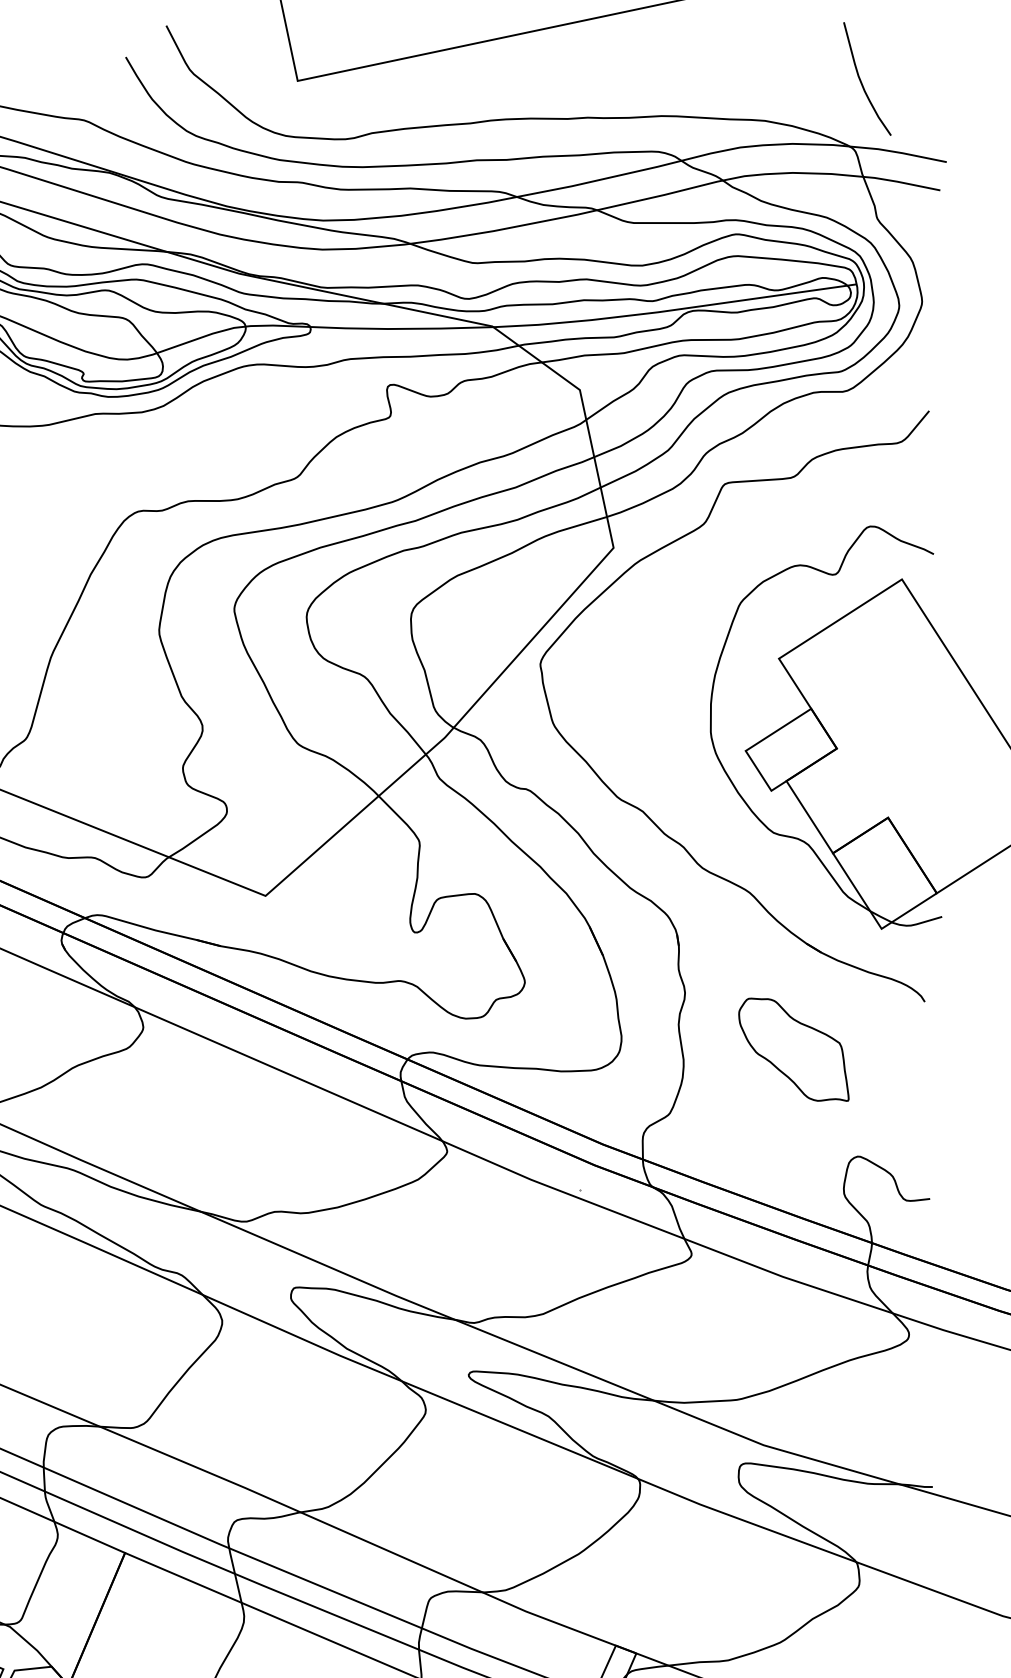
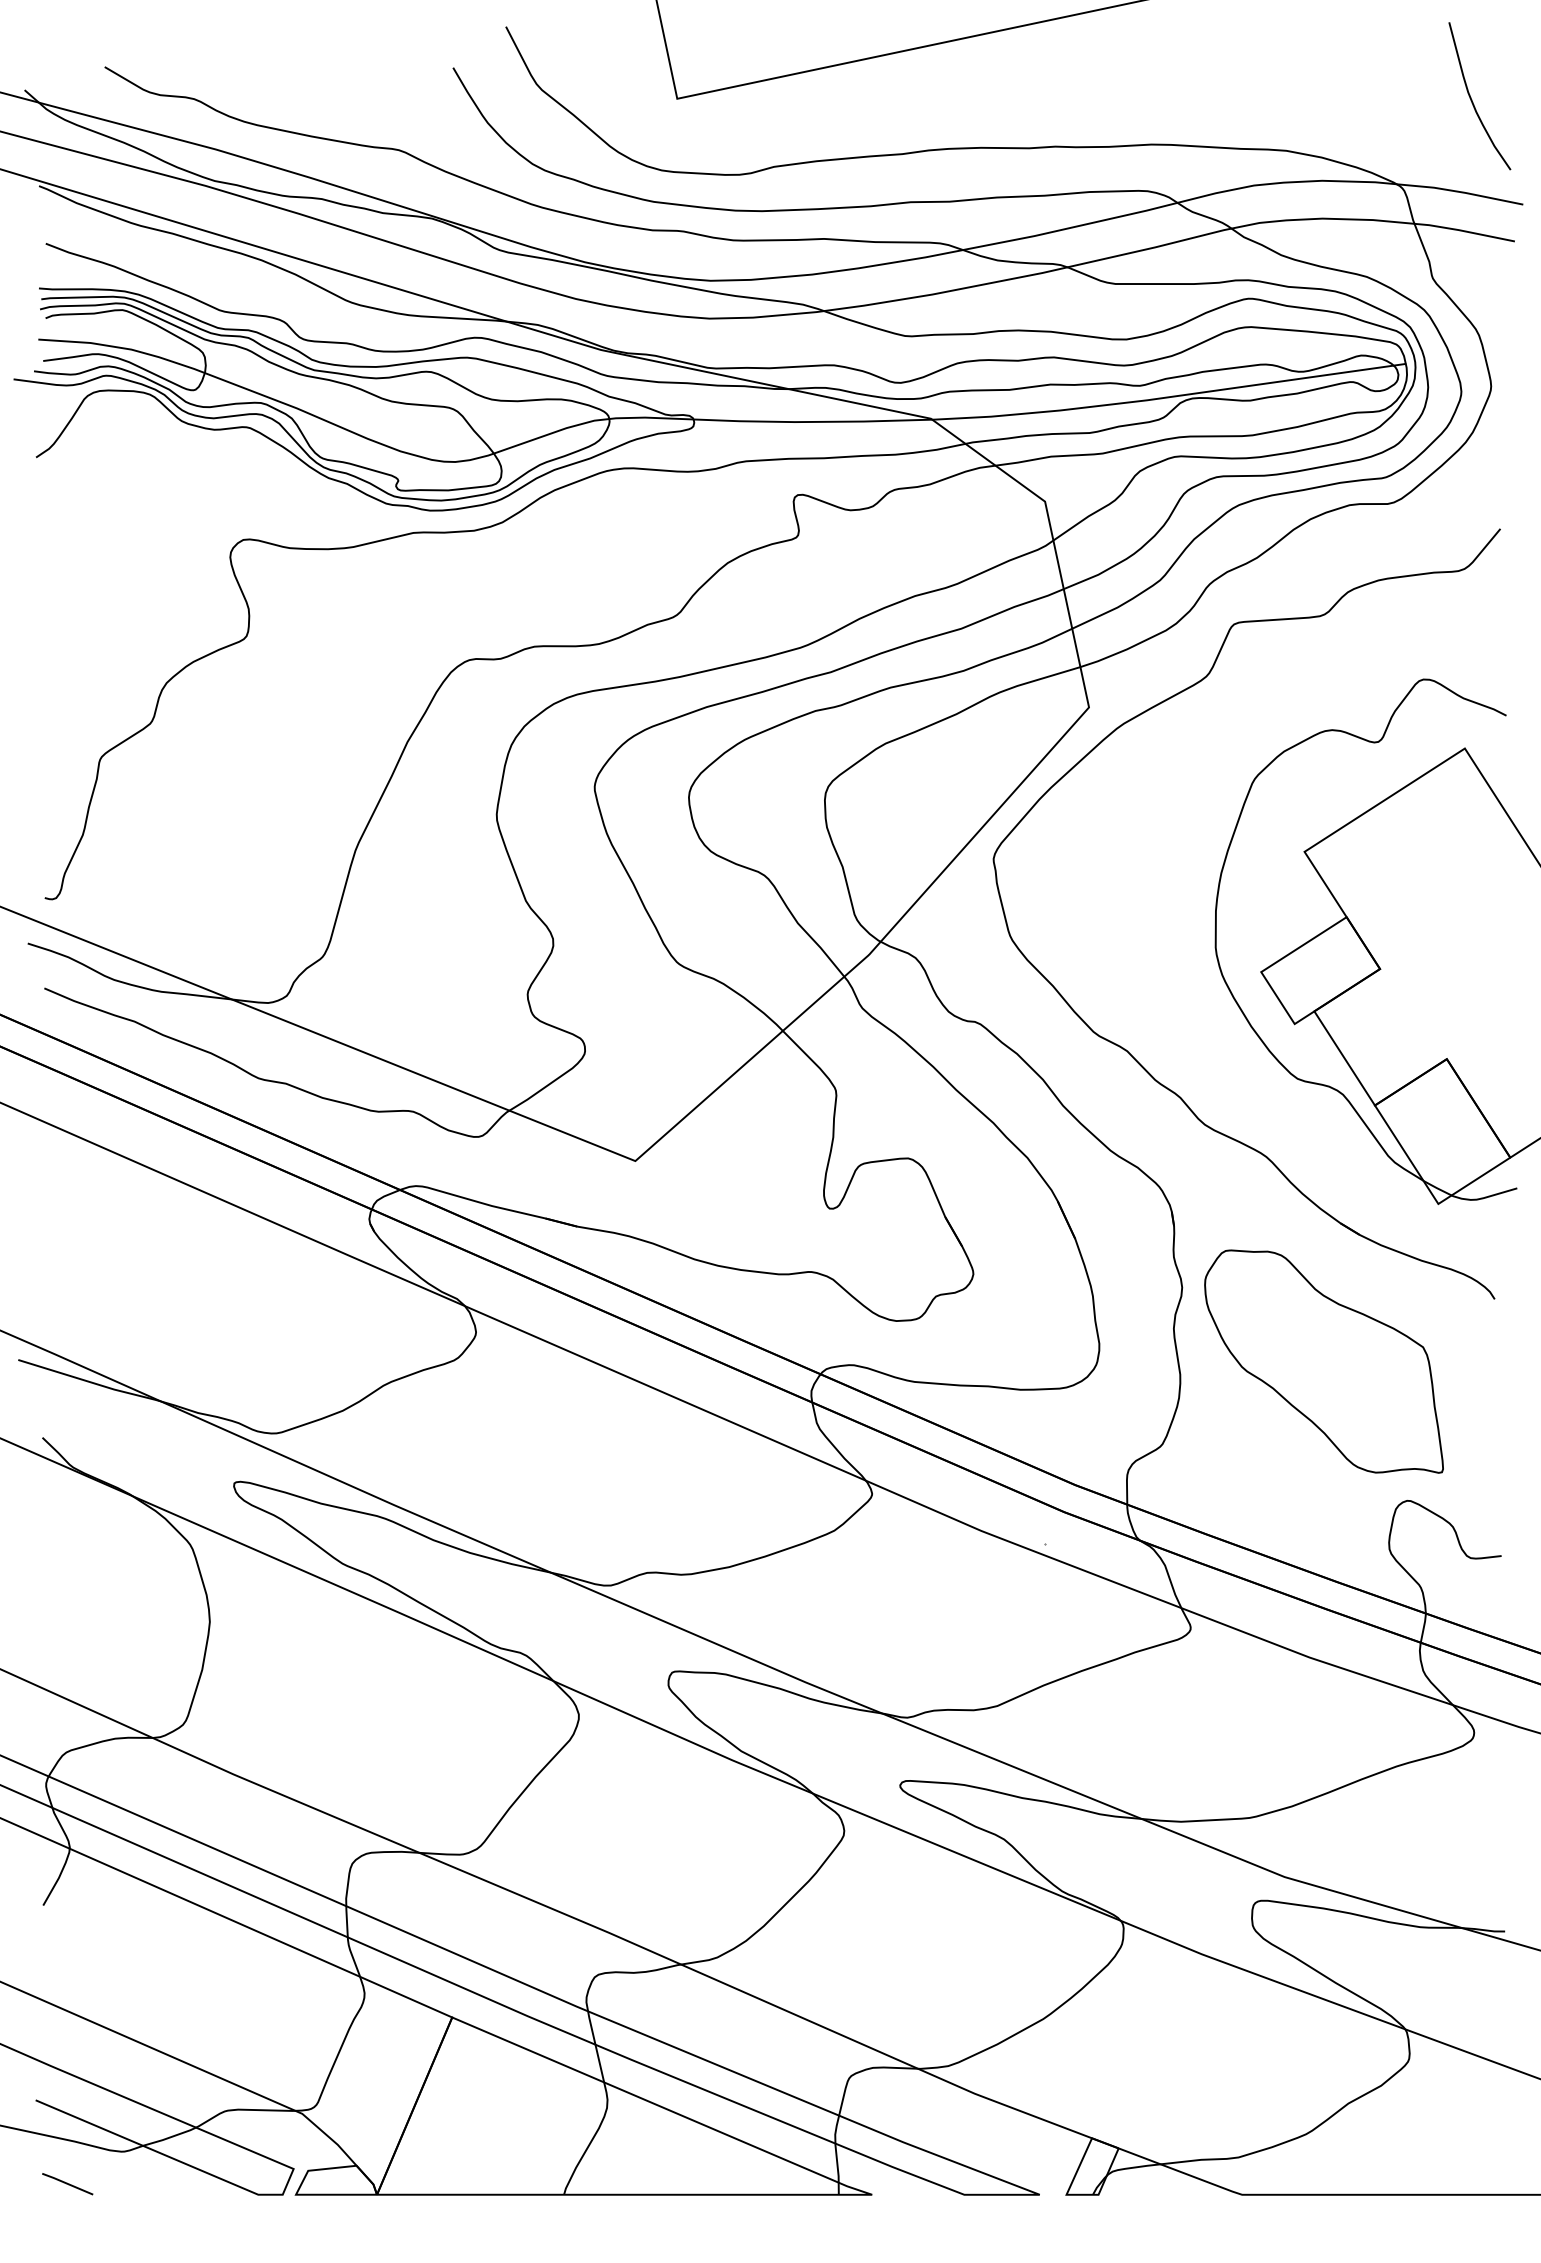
curve: (861, 81) -> (1472, 99), moved
part: (793, 1049) -> (1323, 1361), size x1.67

